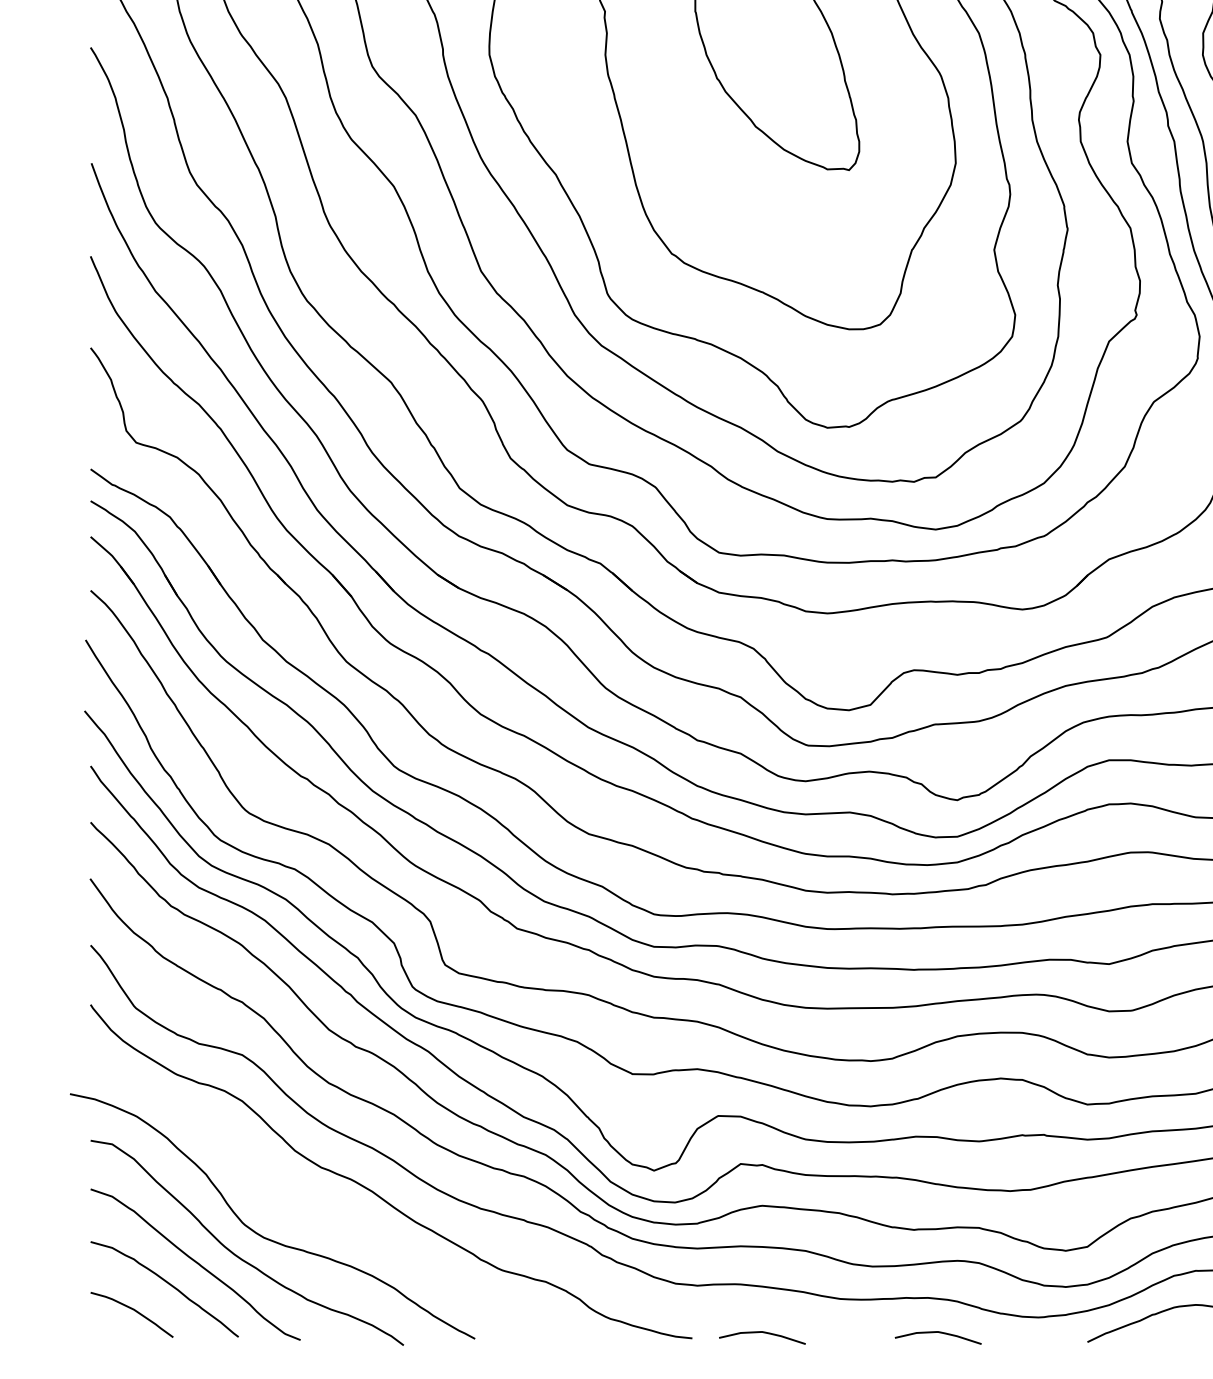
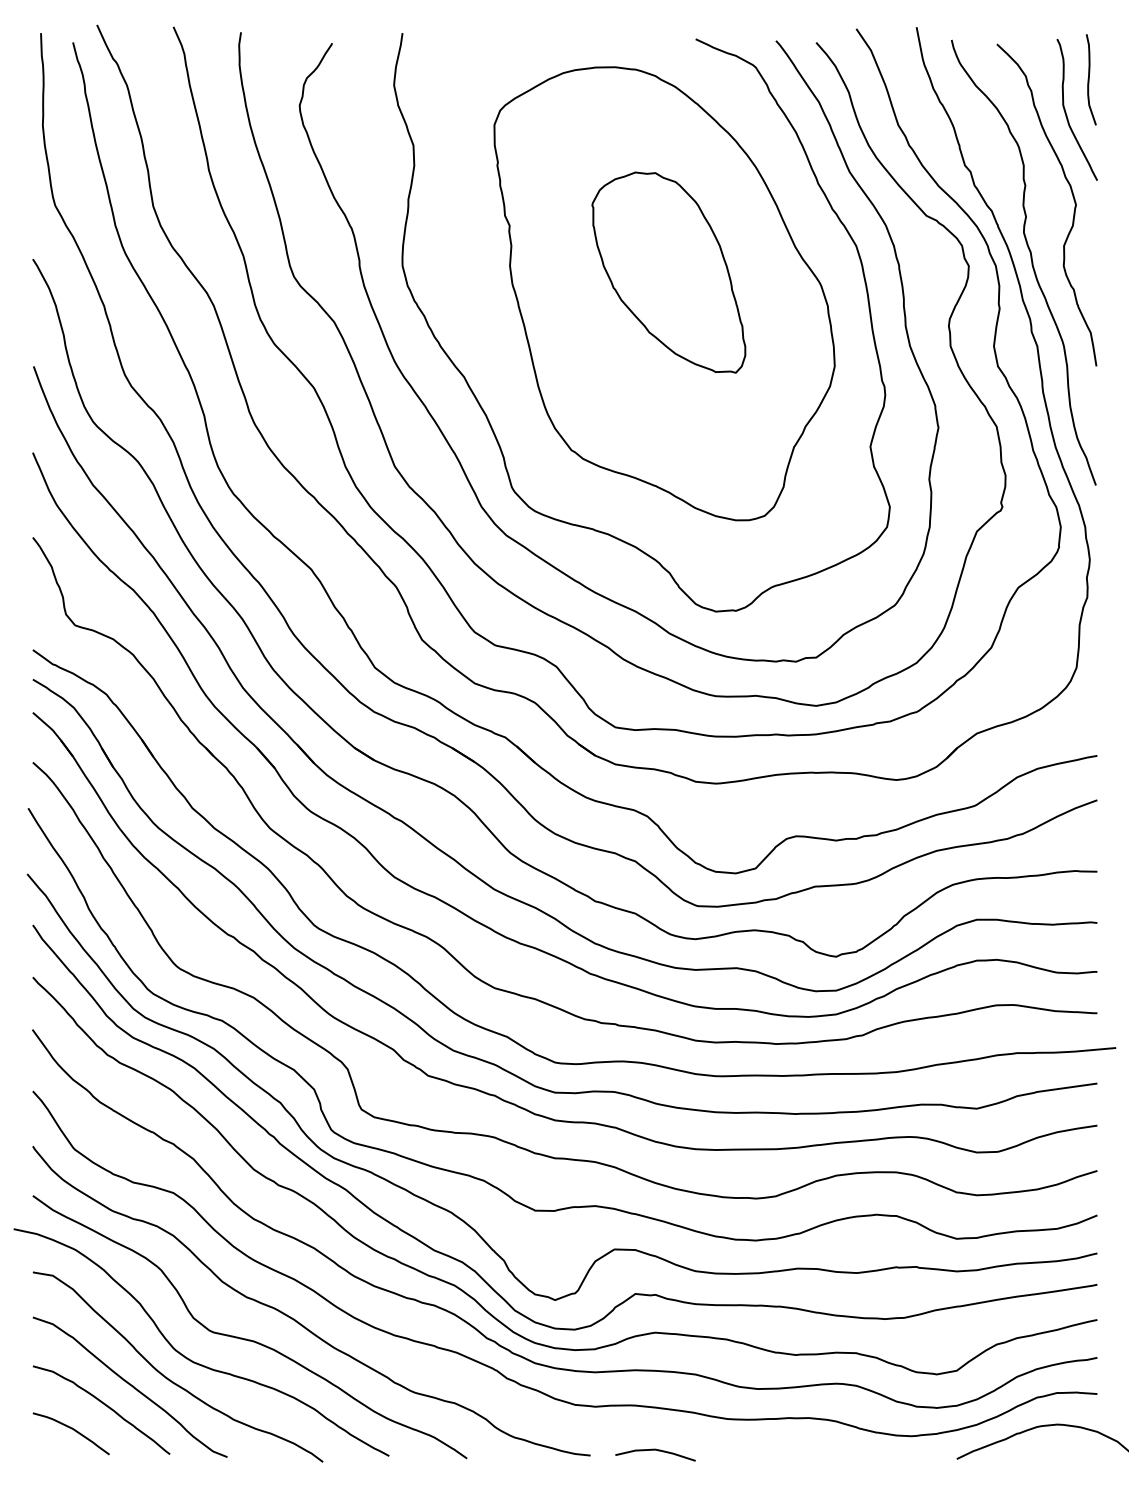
curve: (321, 1212) -> (246, 1338), added
curve: (938, 1332) -> (818, 1450), removed

